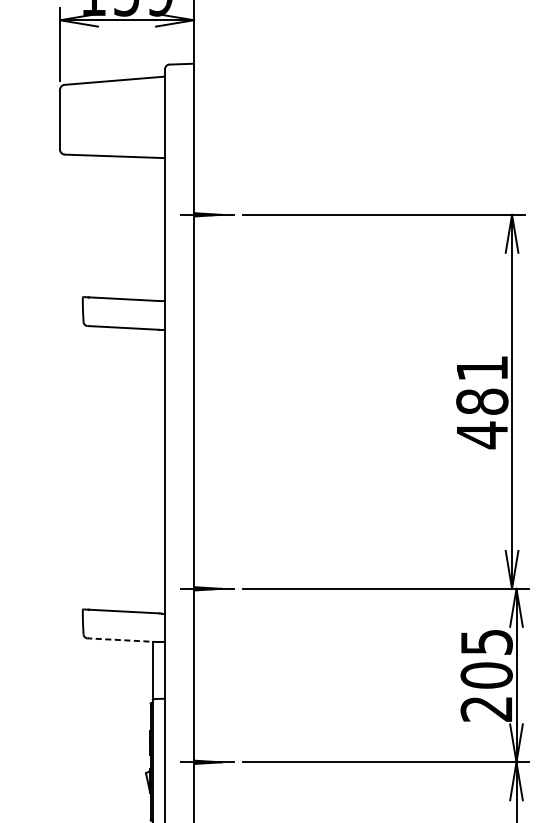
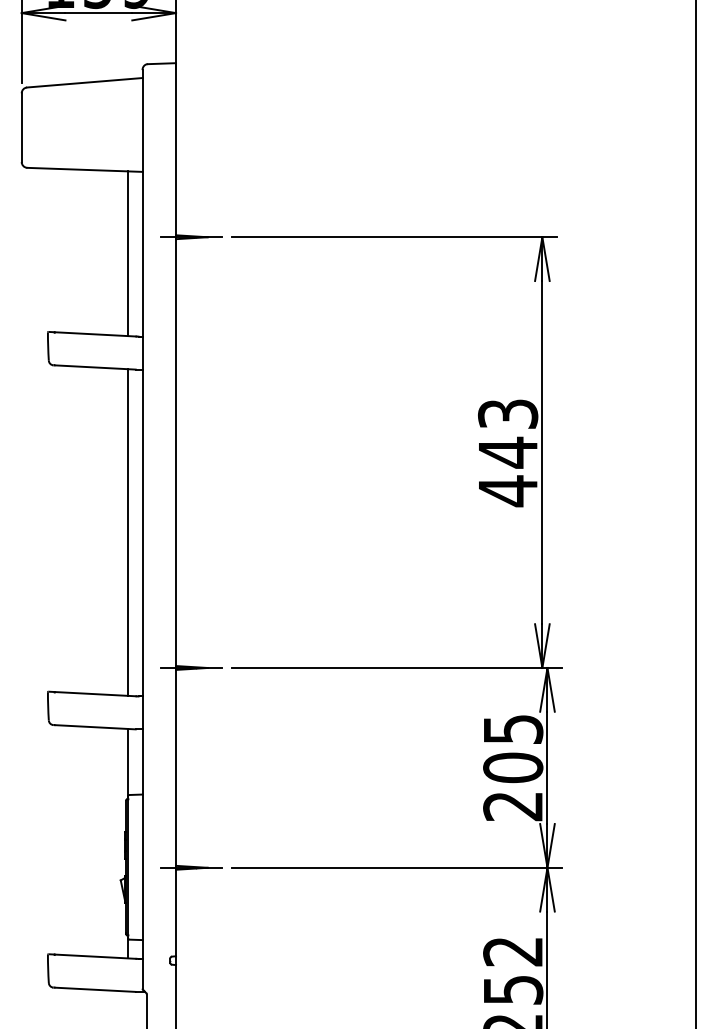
line: (152, 228) -> (128, 253), added
text: (481, 385) -> (507, 433), 481 -> 443
line: (152, 471) -> (128, 532), added
line: (124, 640) -> (95, 727), dashed -> solid

